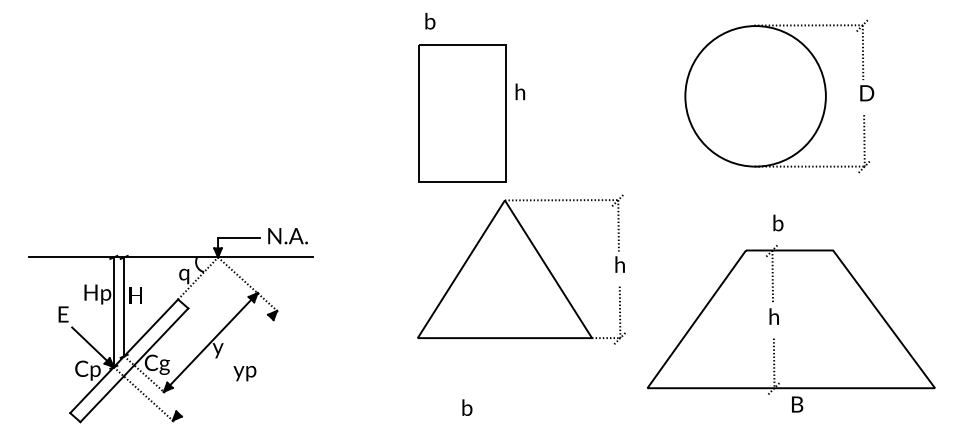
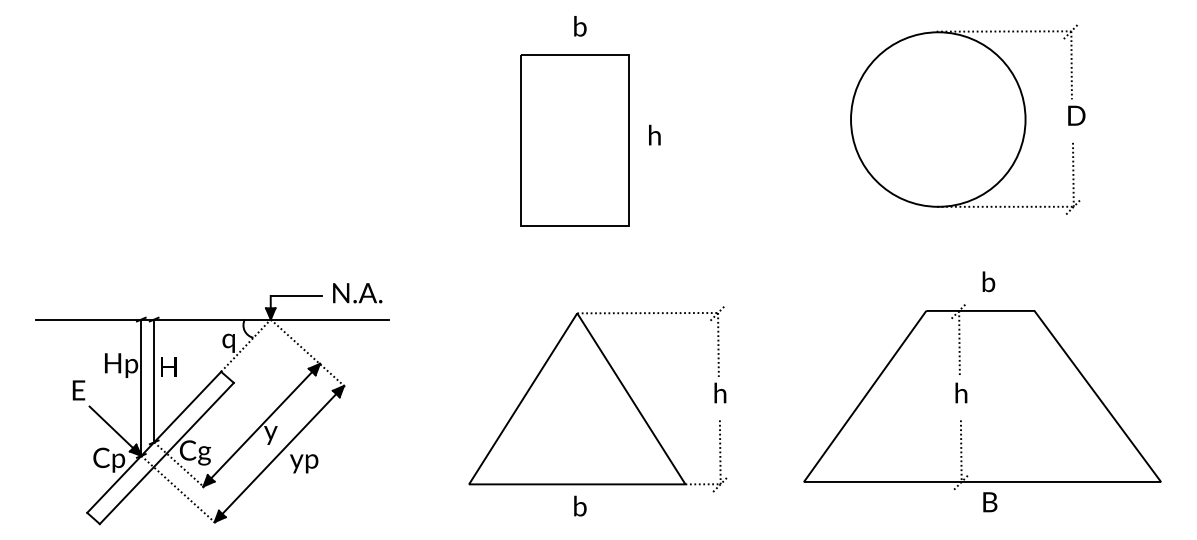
text: (430, 21) -> (580, 26), moved
text: (520, 91) -> (654, 134), moved
text: (778, 222) -> (989, 281), moved
part: (521, 269) -> (597, 399), moved
line: (224, 365) -> (278, 453), added

